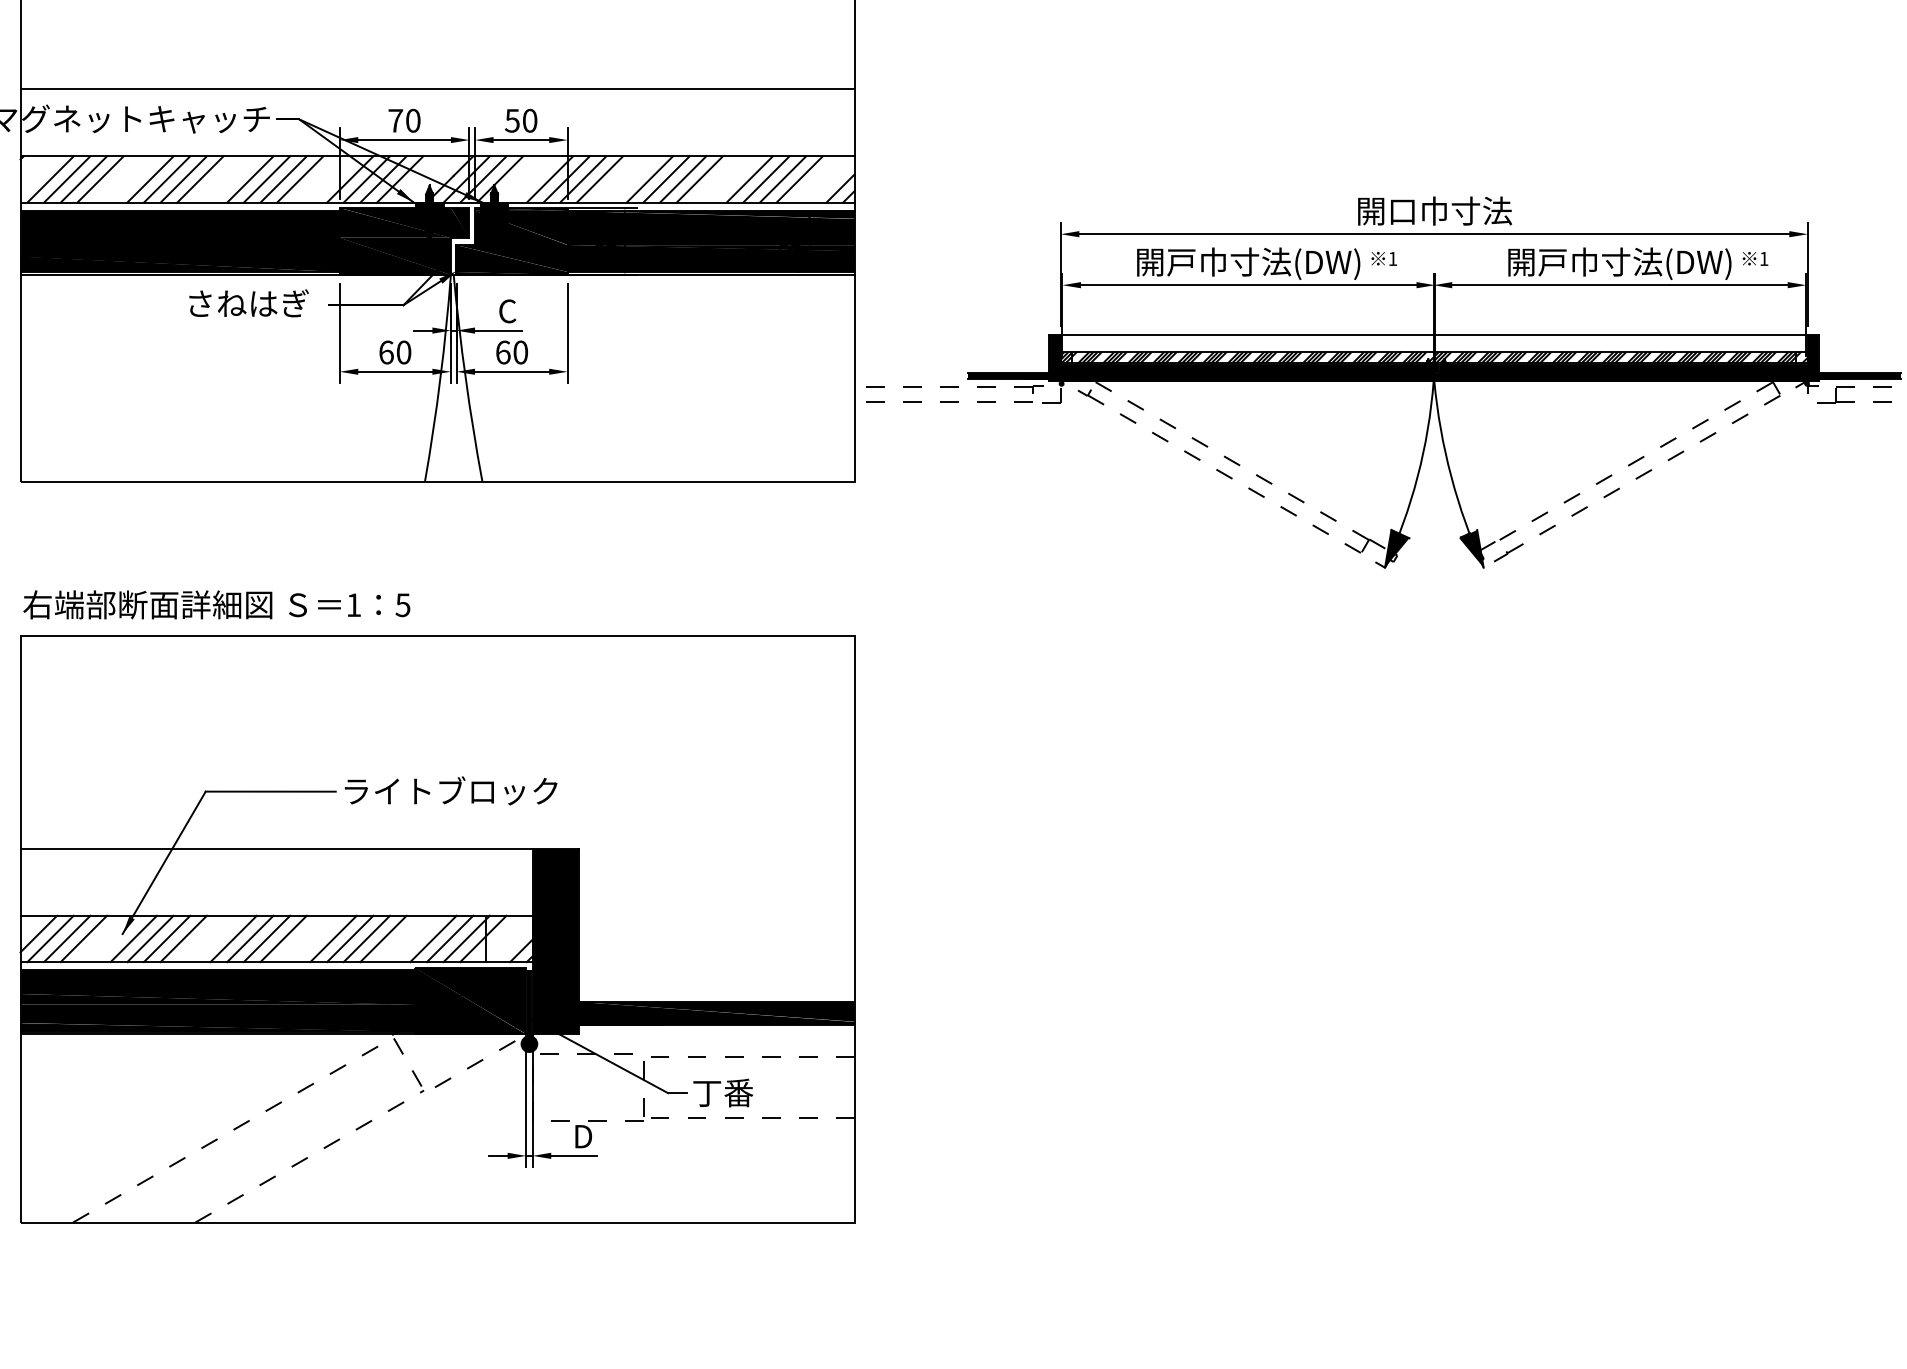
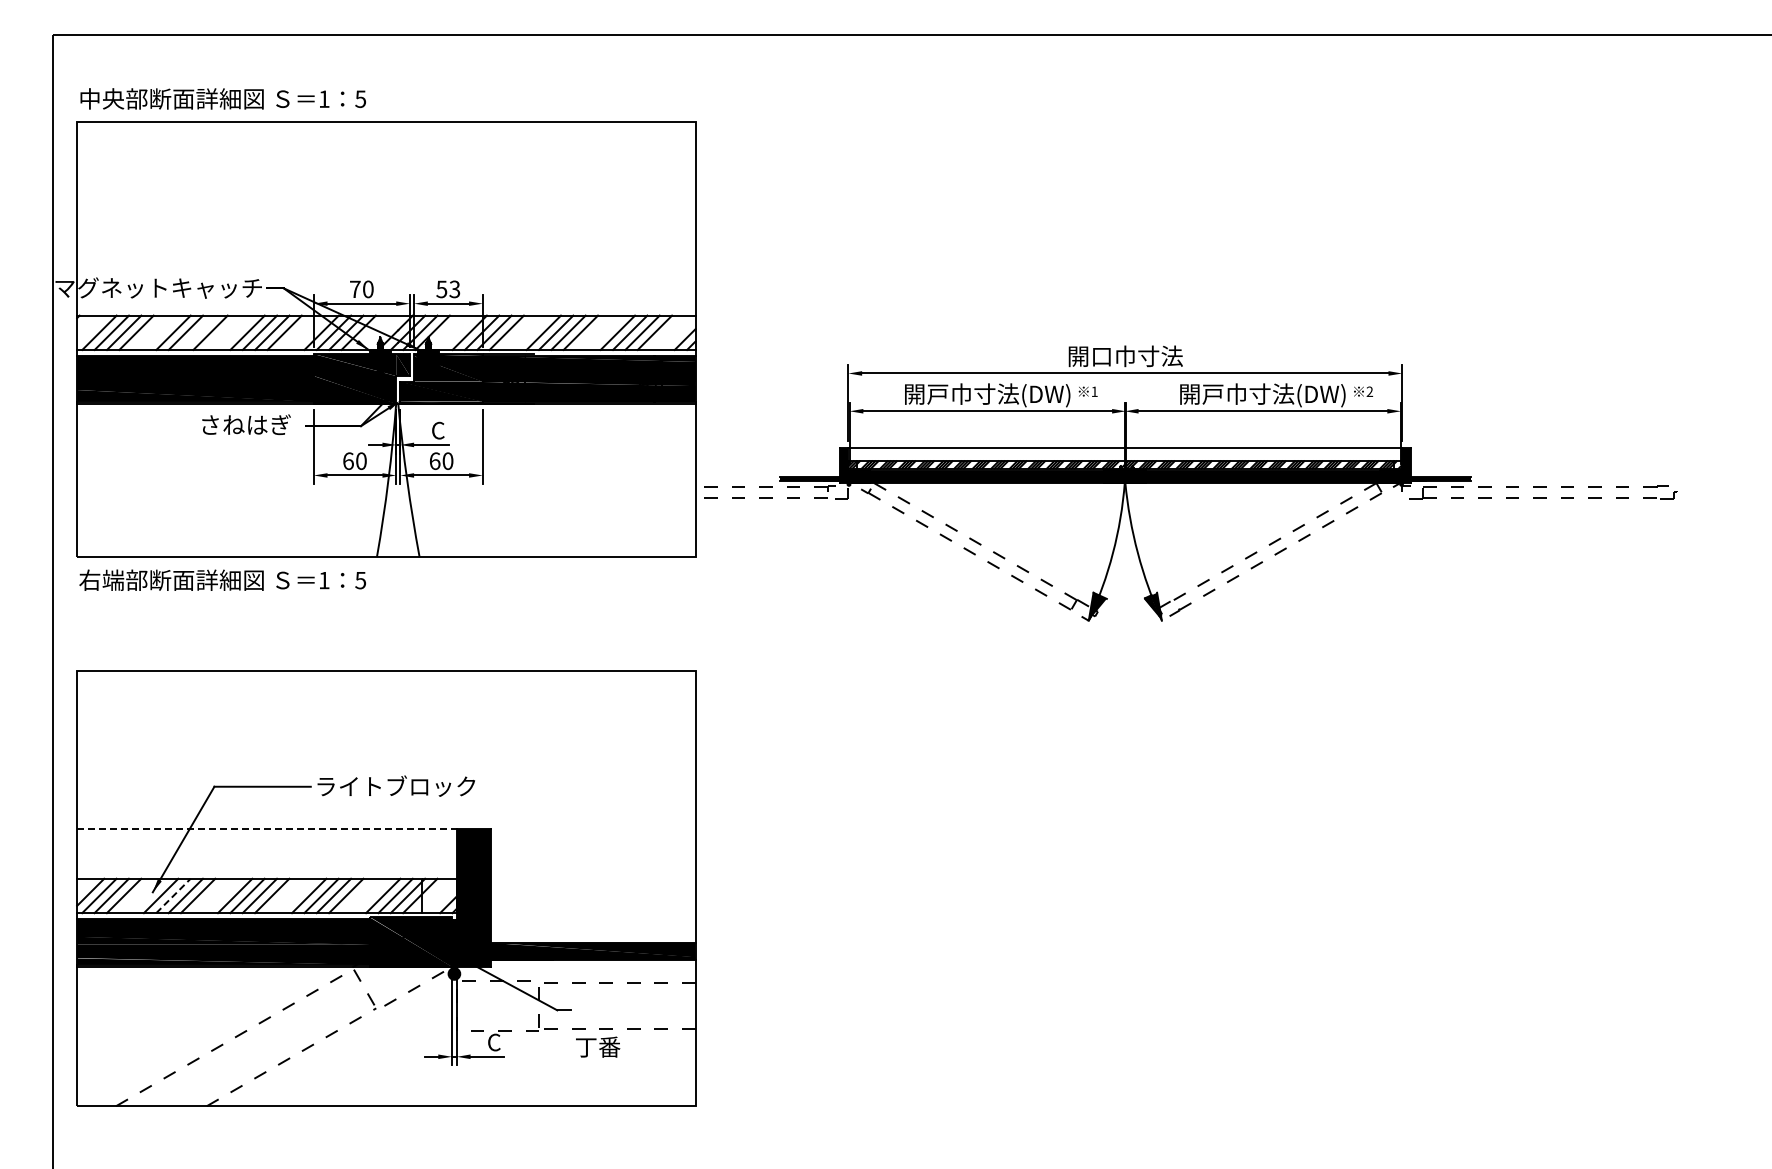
line: (437, 89) -> (386, 266), removed
text: (529, 120) -> (454, 289), 50 -> 53
line: (184, 178) -> (198, 332), removed
text: (1763, 258) -> (1369, 391), 1 -> 2
text: (216, 603) -> (222, 579), moved
line: (275, 849) -> (266, 829), solid -> dashed
line: (150, 938) -> (173, 895), solid -> dashed
text: (723, 1092) -> (598, 1046), moved
text: (583, 1136) -> (494, 1042), D -> C

